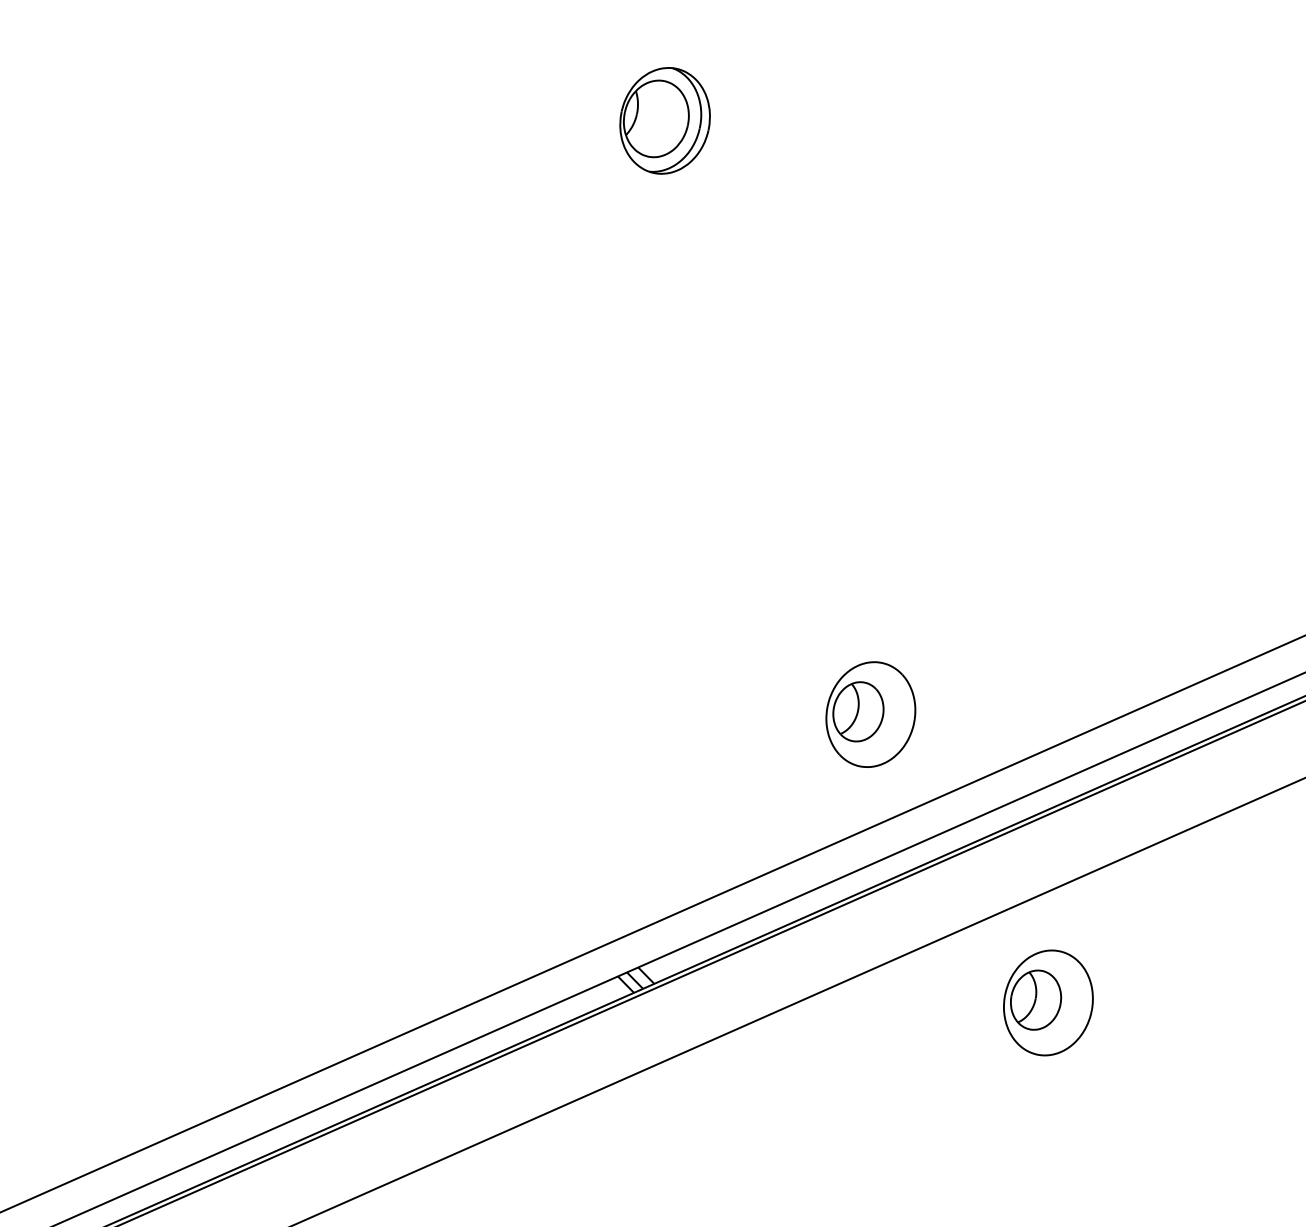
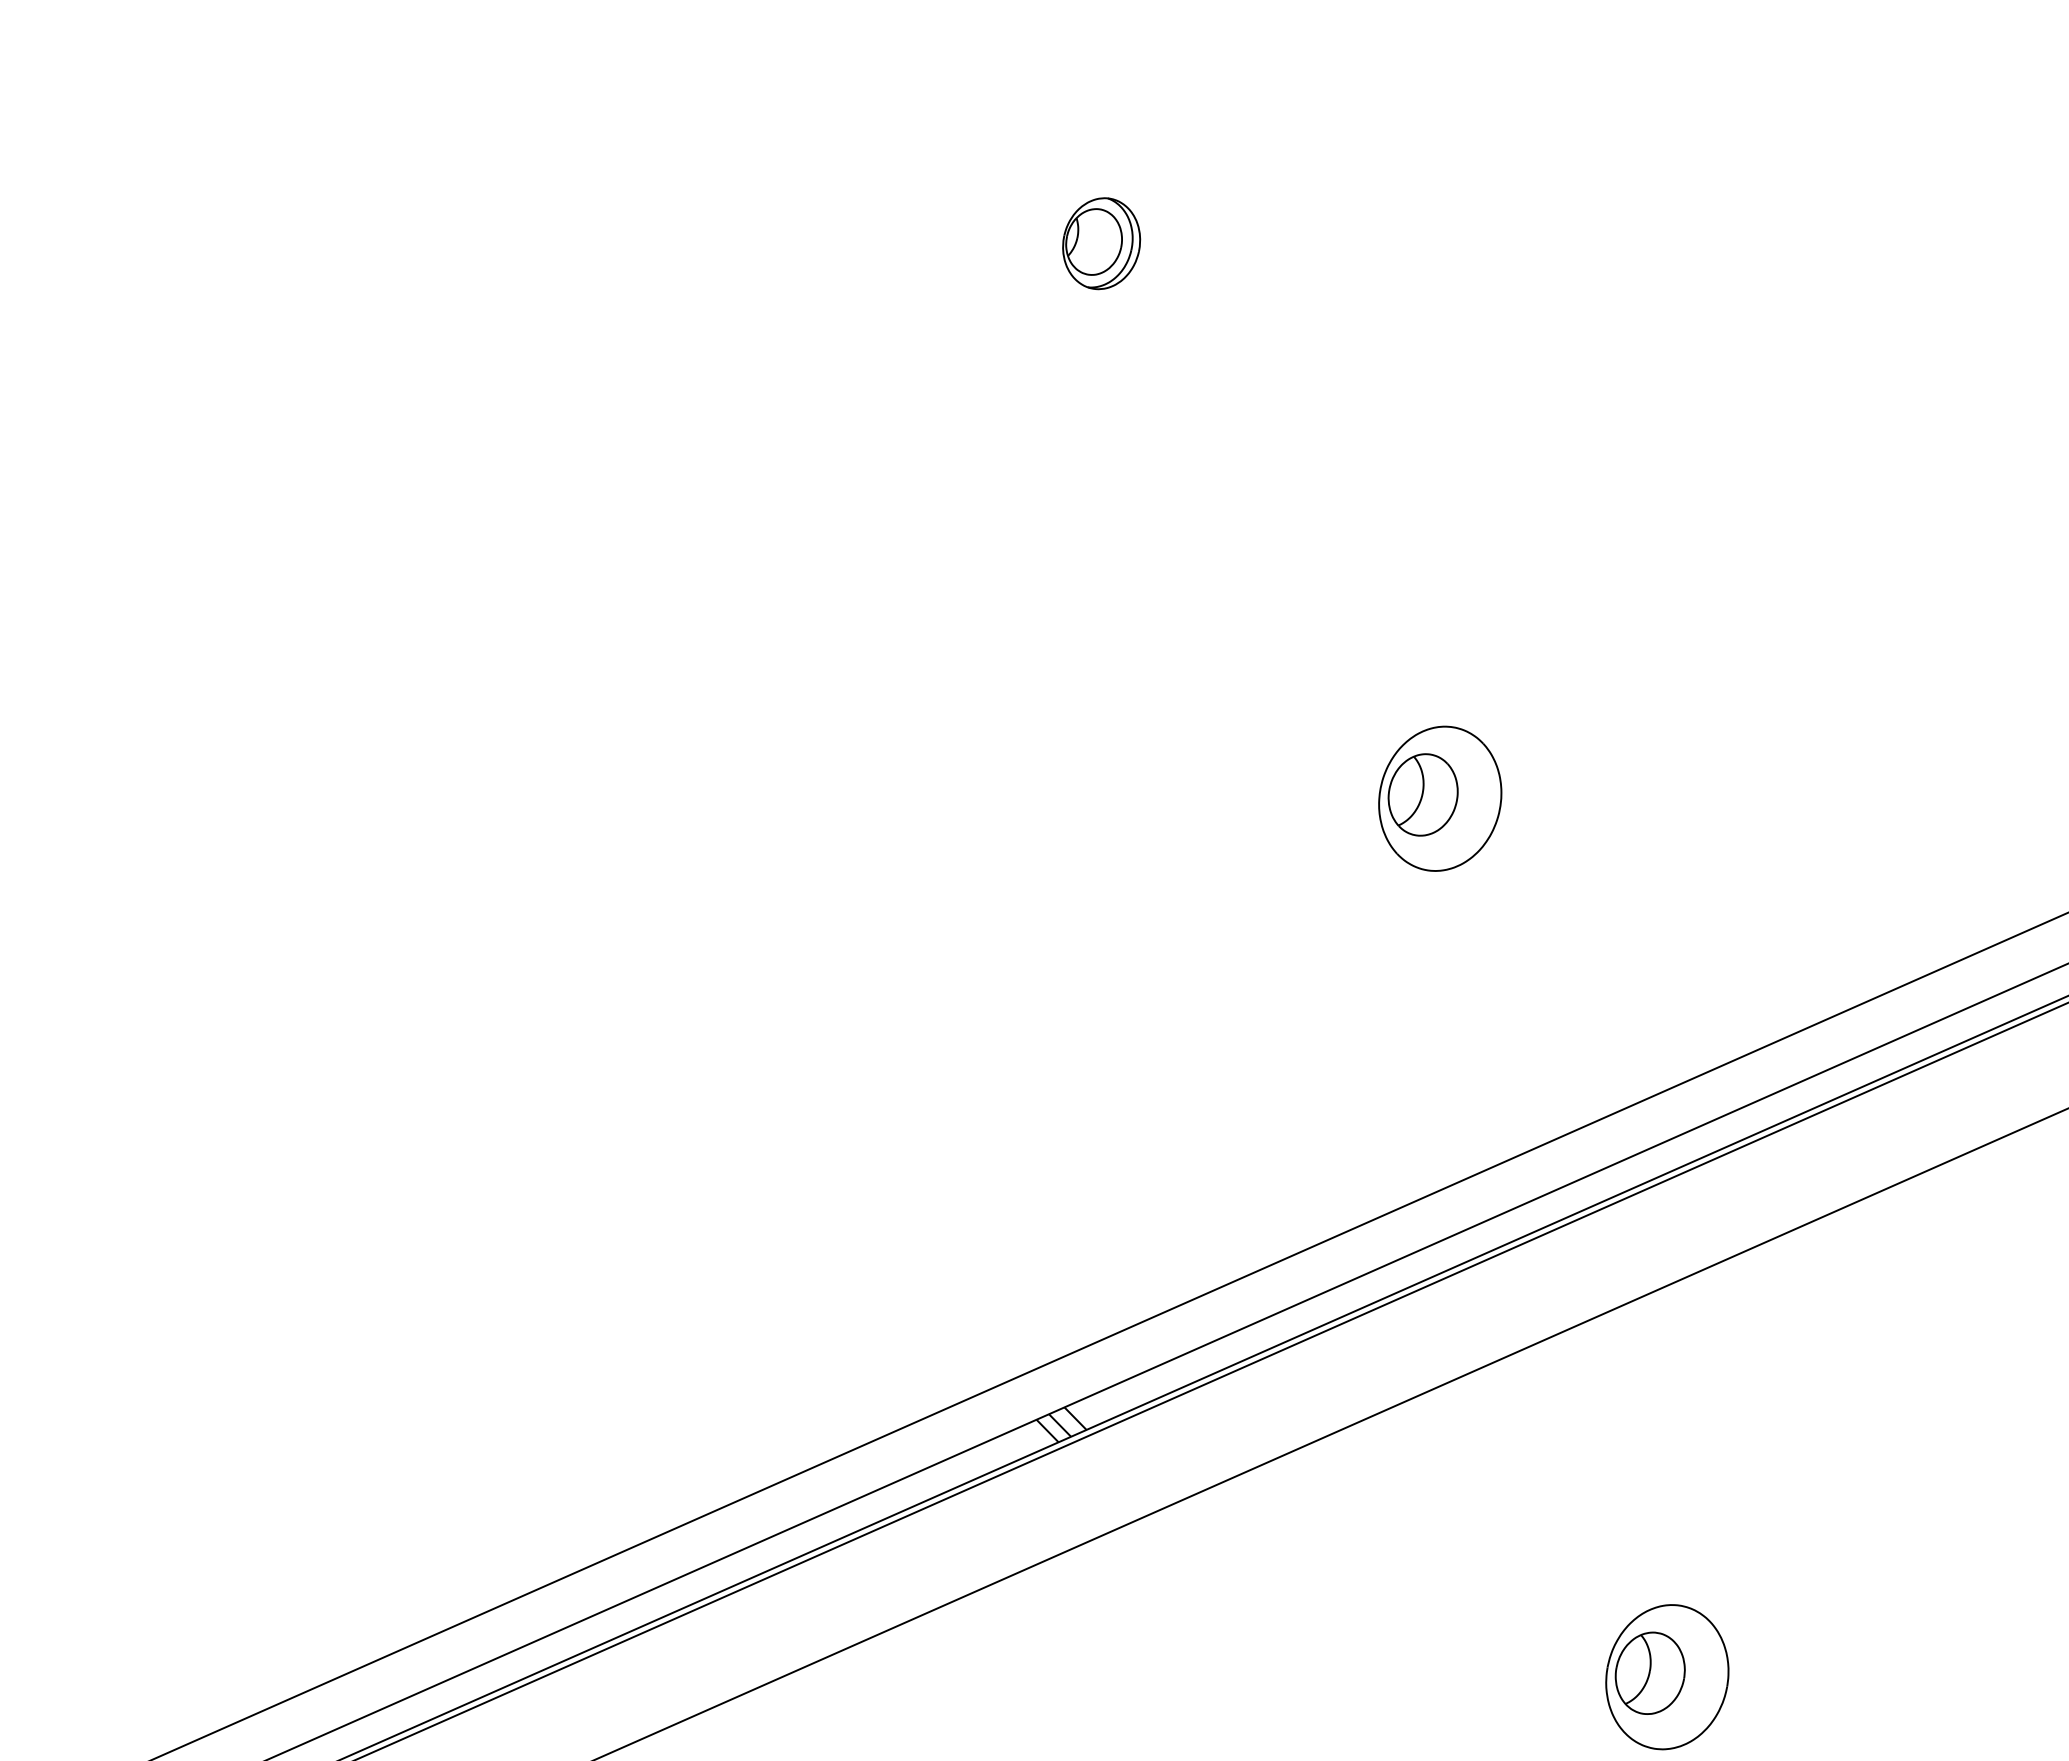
part: (665, 120) -> (1101, 243), size x0.62
part: (871, 714) -> (1440, 798), moved
part: (1048, 1003) -> (1667, 1677), moved

